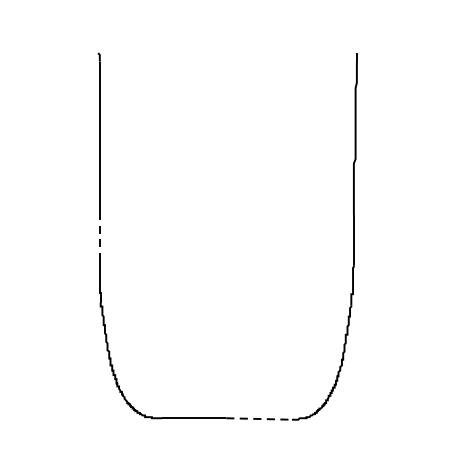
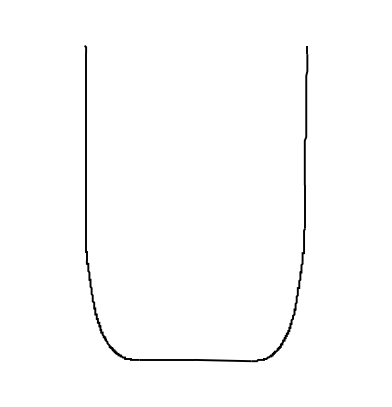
line: (100, 235) -> (86, 202), dashed -> solid
line: (259, 418) -> (223, 360), dashed -> solid

